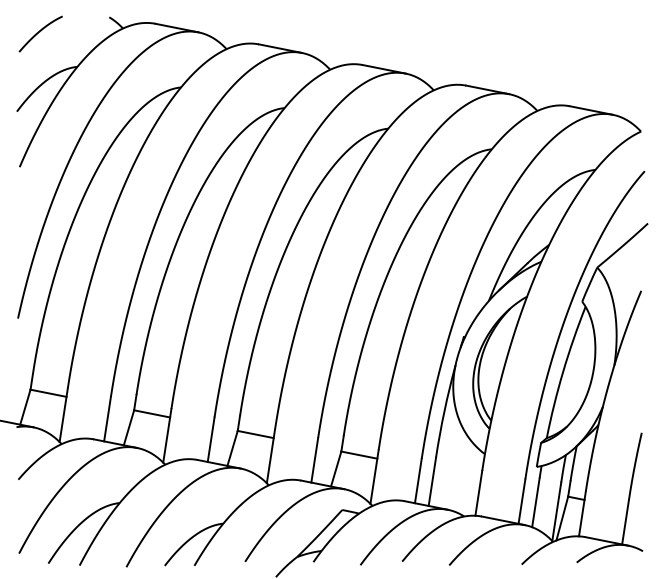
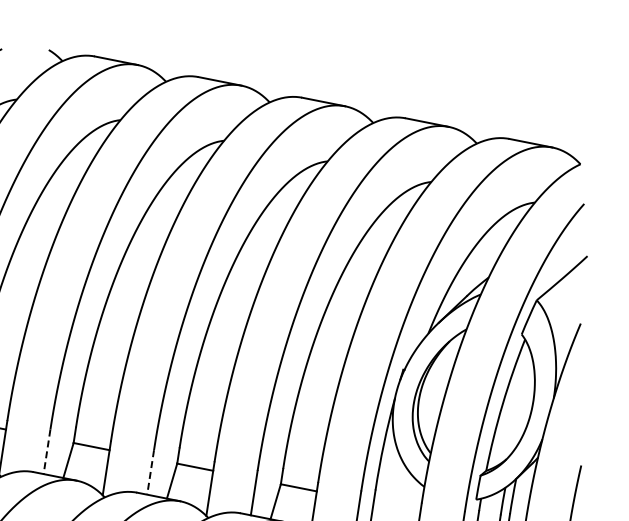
line: (107, 419) -> (47, 452), solid -> dashed
line: (211, 440) -> (151, 473), solid -> dashed

